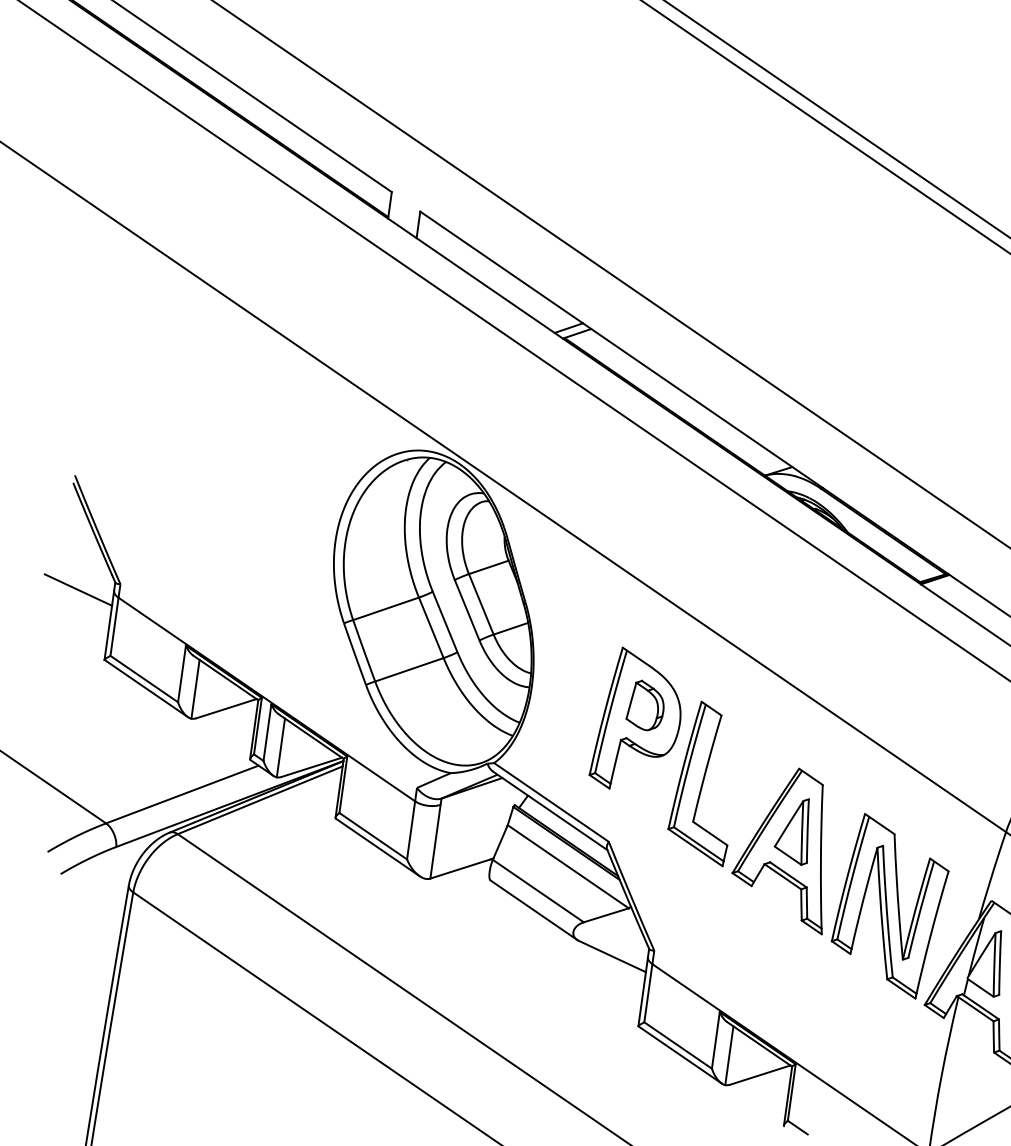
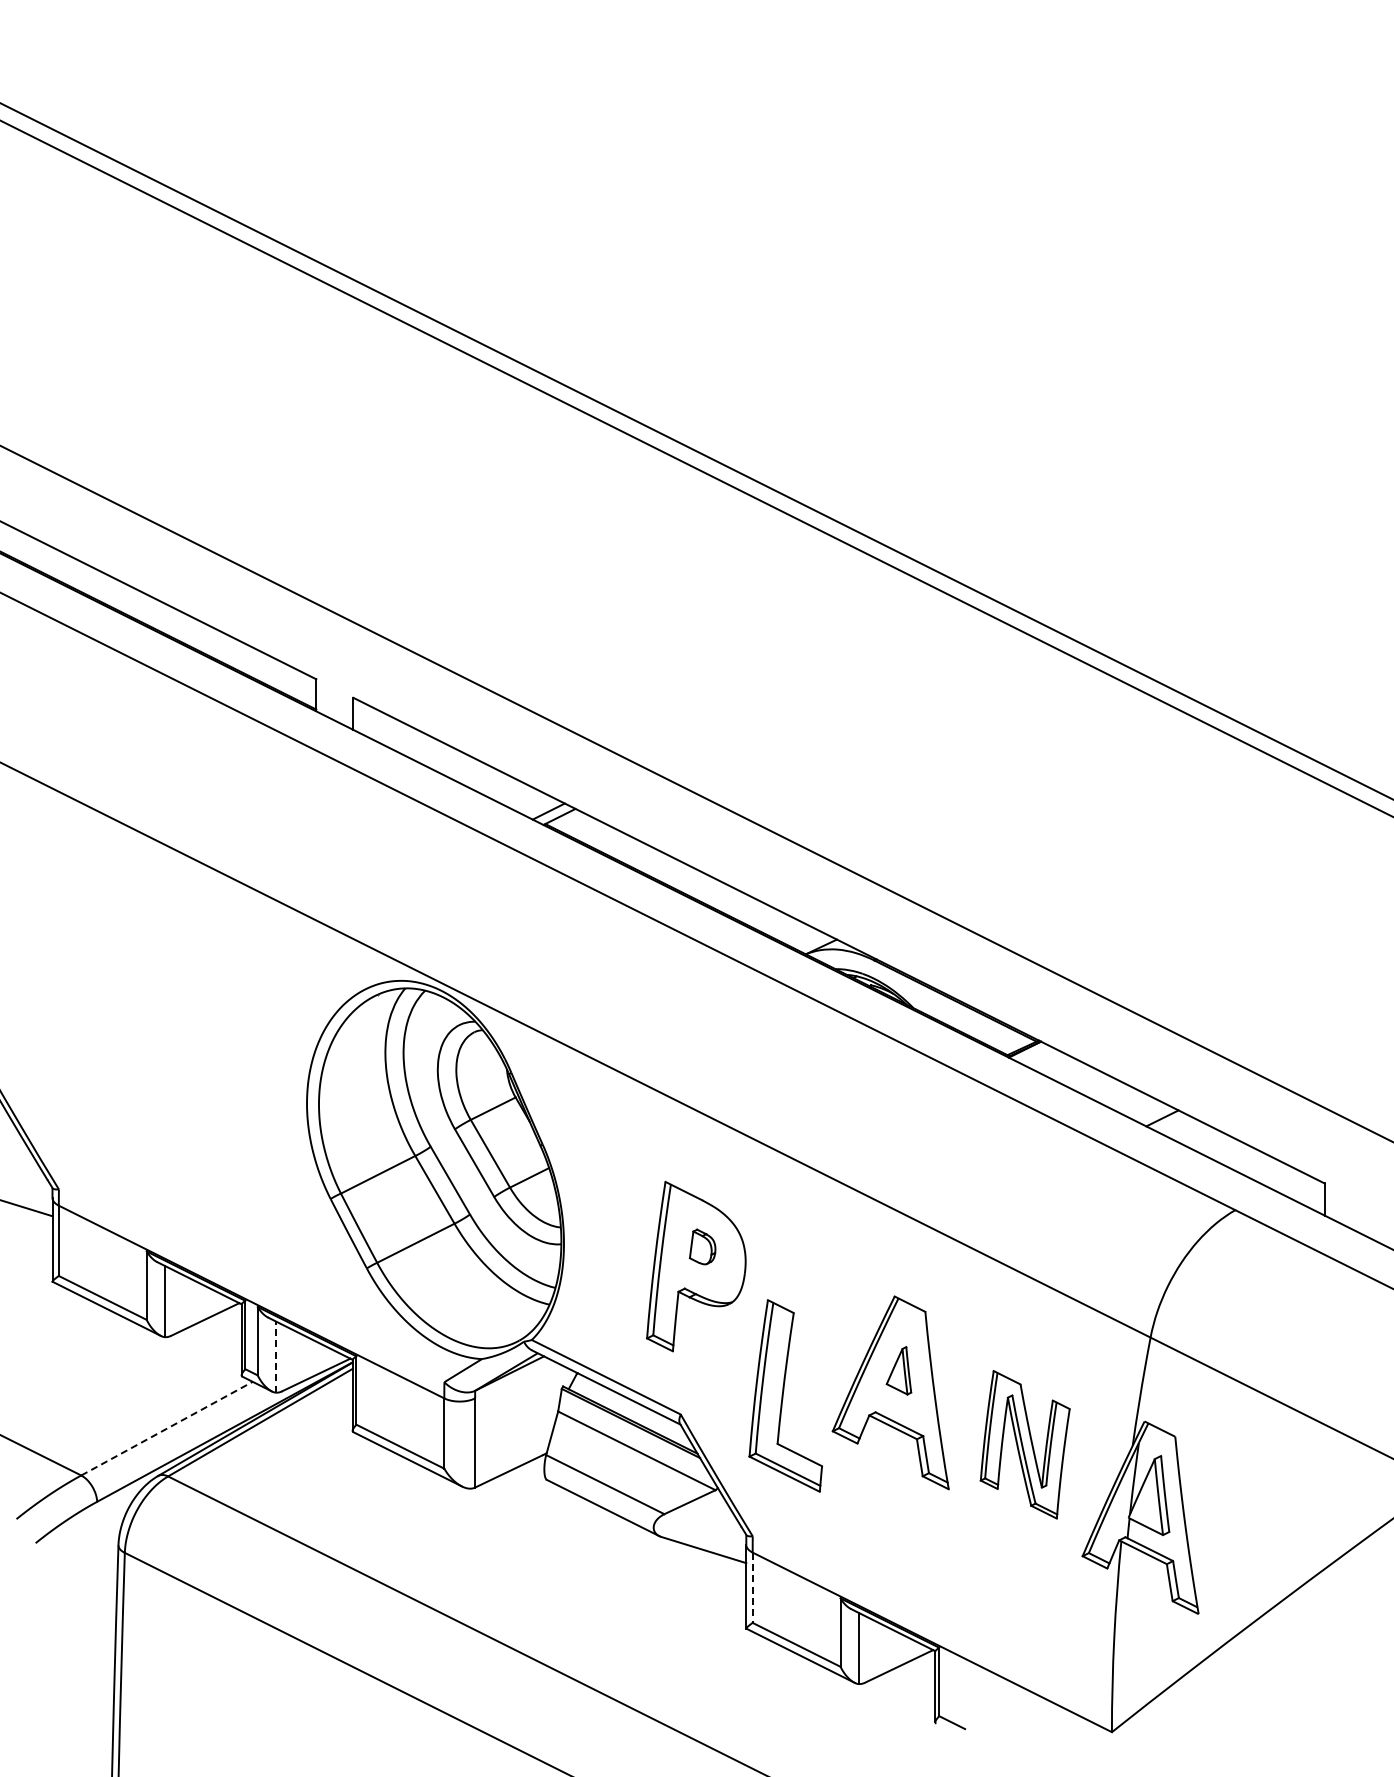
part: (646, 705) -> (702, 1246), size x0.6
line: (281, 748) -> (276, 1357), solid -> dashed
part: (705, 782) -> (785, 1395), moved
line: (182, 794) -> (167, 1428), solid -> dashed
part: (793, 830) -> (898, 1370), size x0.6
part: (889, 905) -> (1024, 1444), size x0.7
line: (648, 993) -> (752, 1588), solid -> dashed

